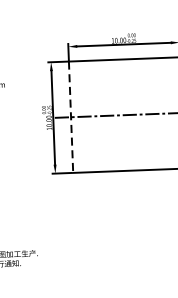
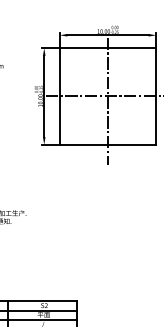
line: (70, 117) -> (59, 96), dashed -> solid
line: (127, 119) -> (108, 100), added

